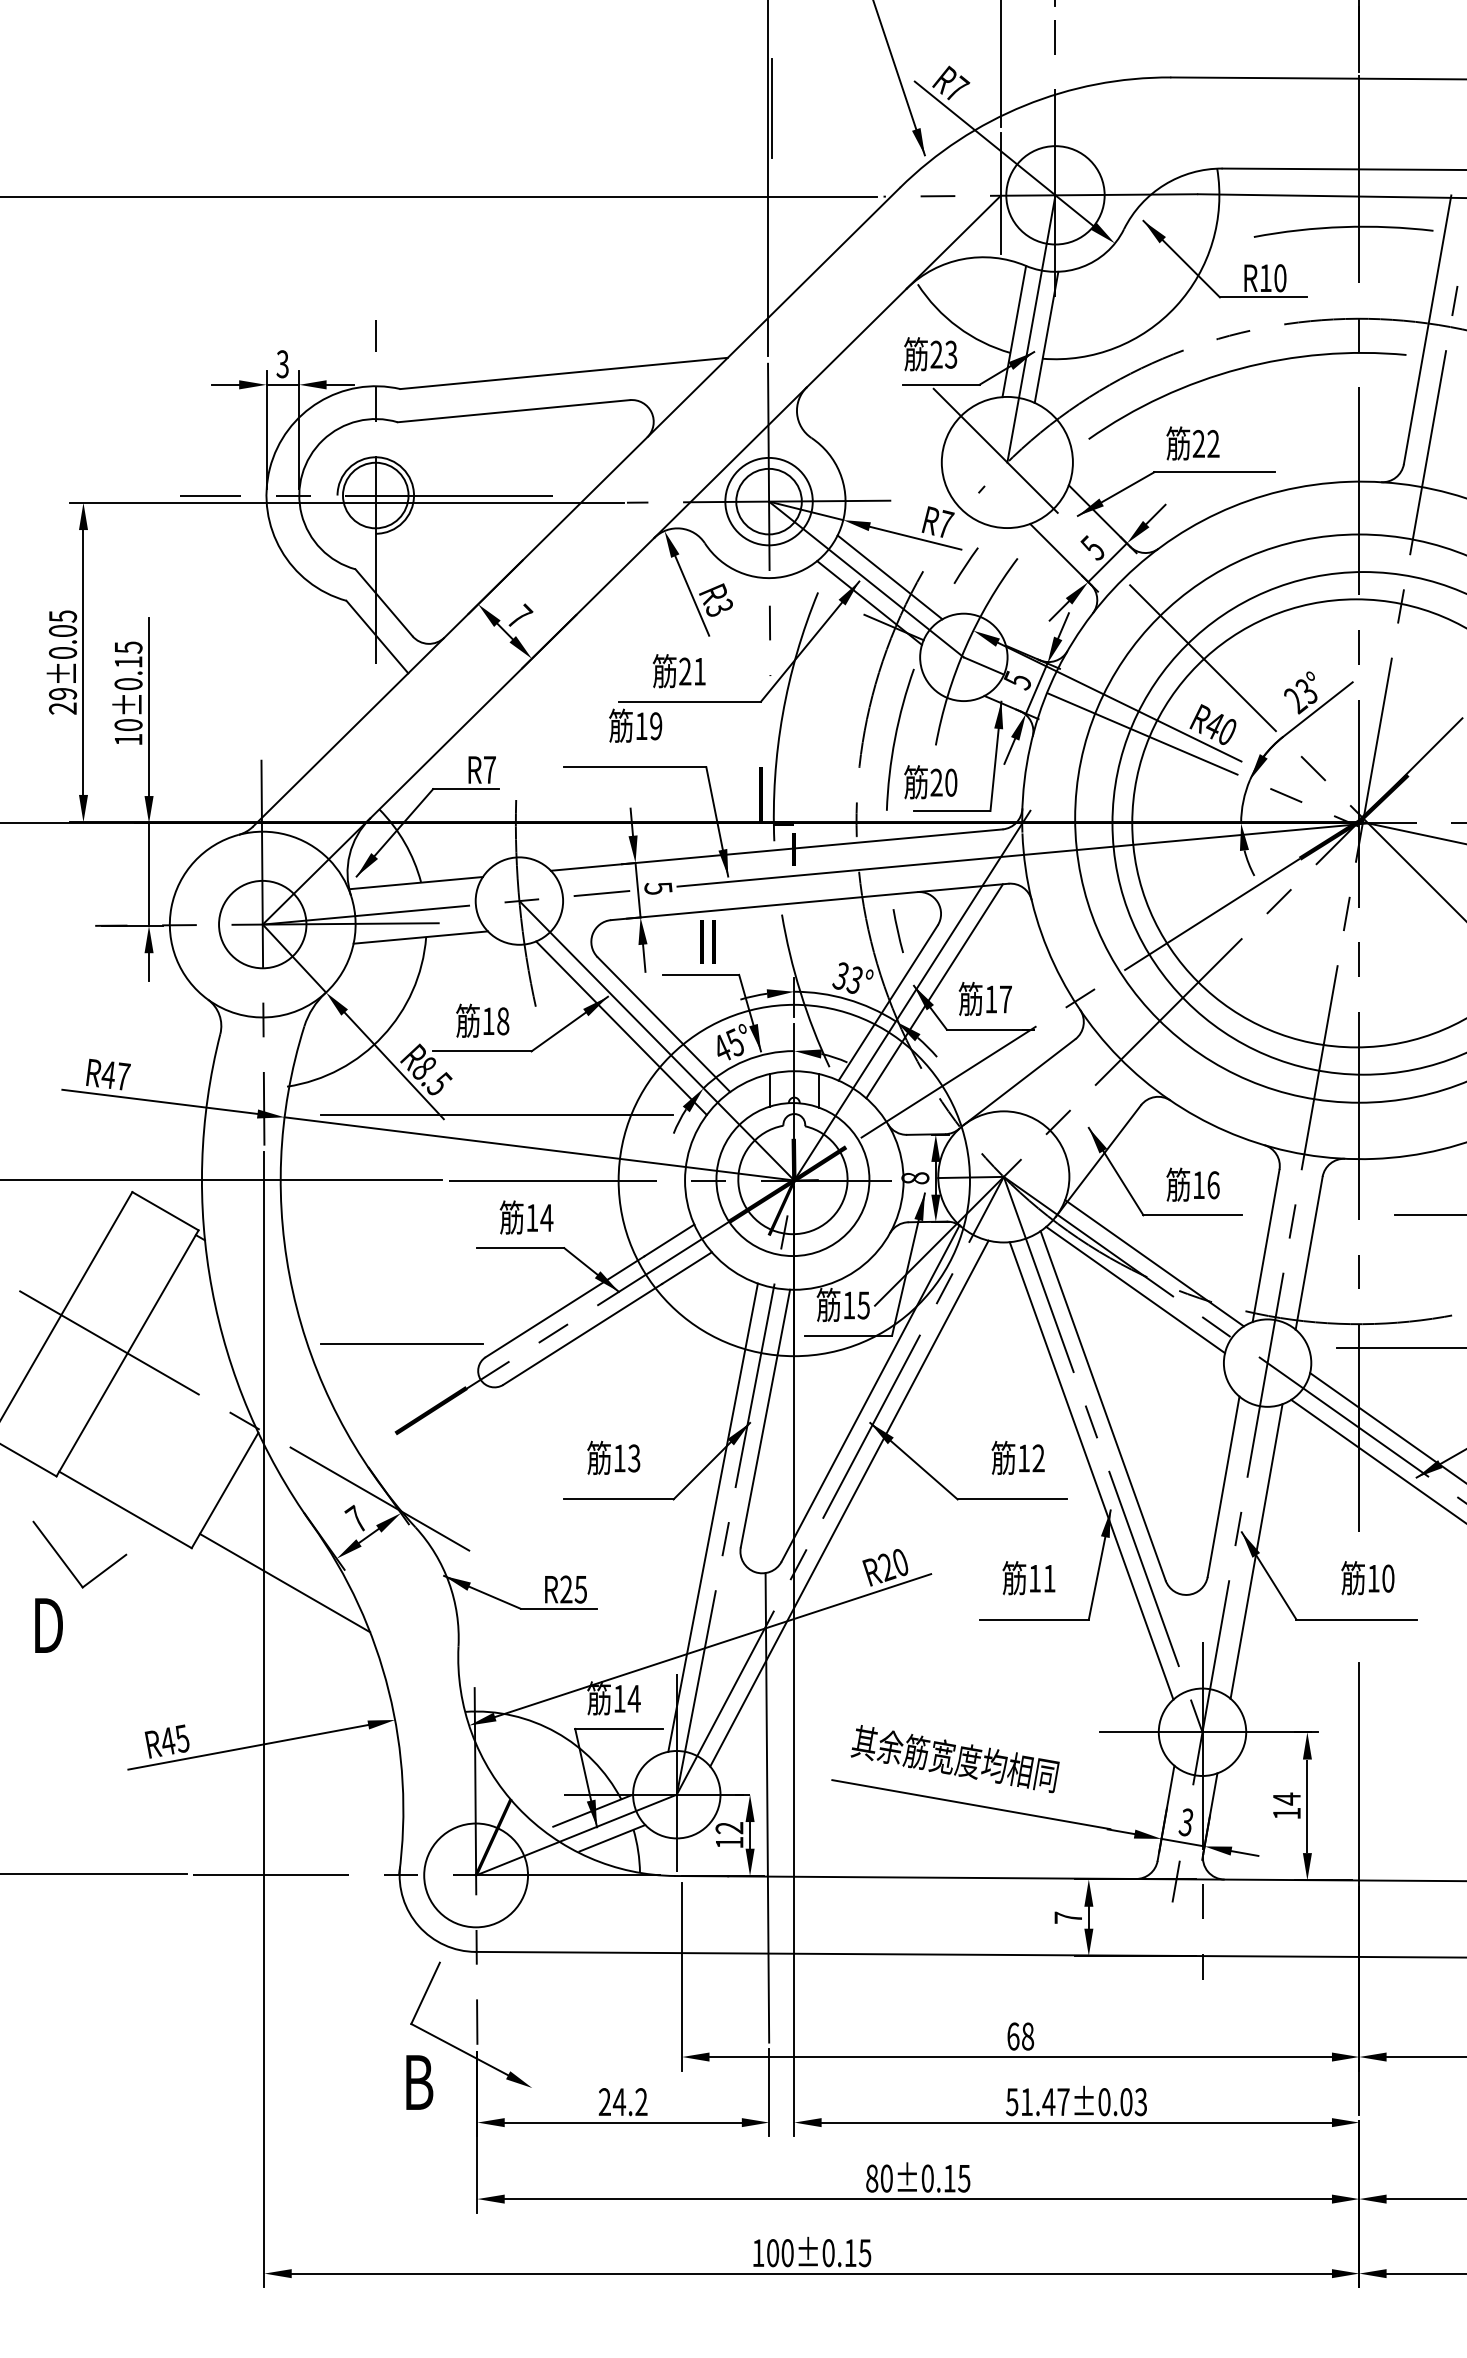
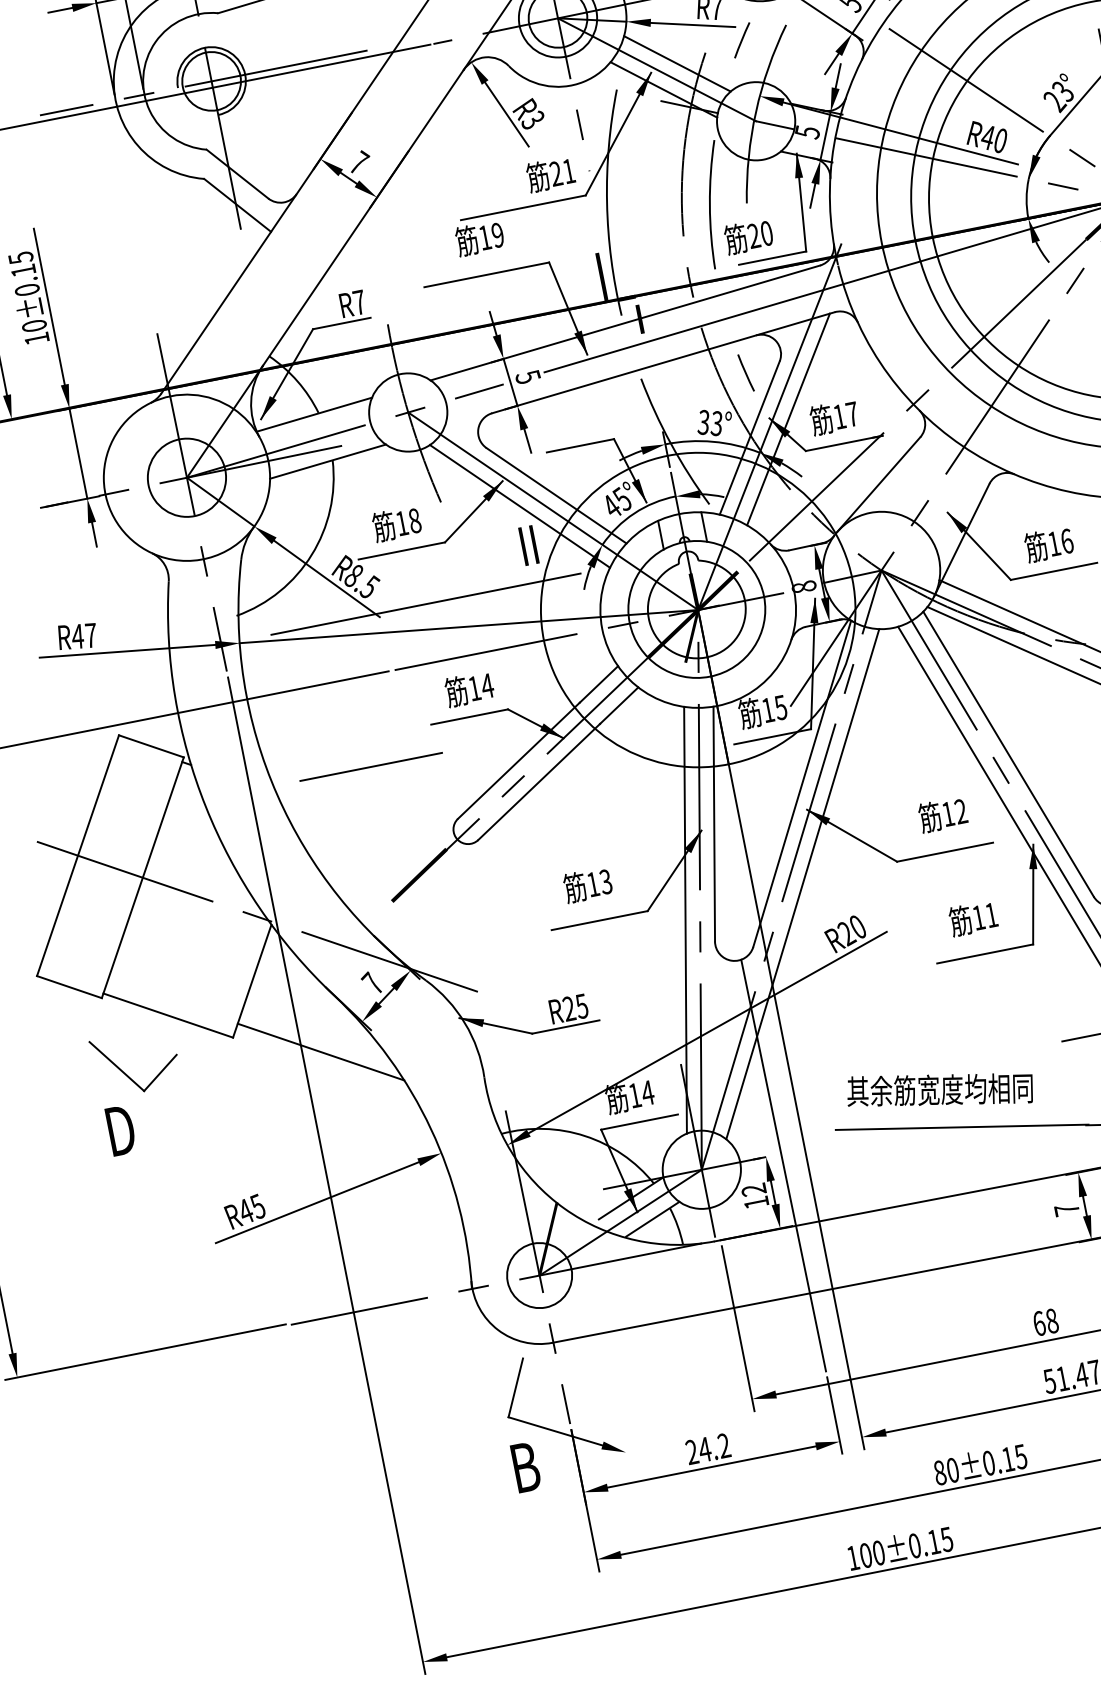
text: (678, 671) -> (550, 174), moved
text: (707, 941) -> (528, 545), moved
line: (401, 1343) -> (370, 766), moved
circle: (476, 1875) -> (539, 1275), size x0.7

